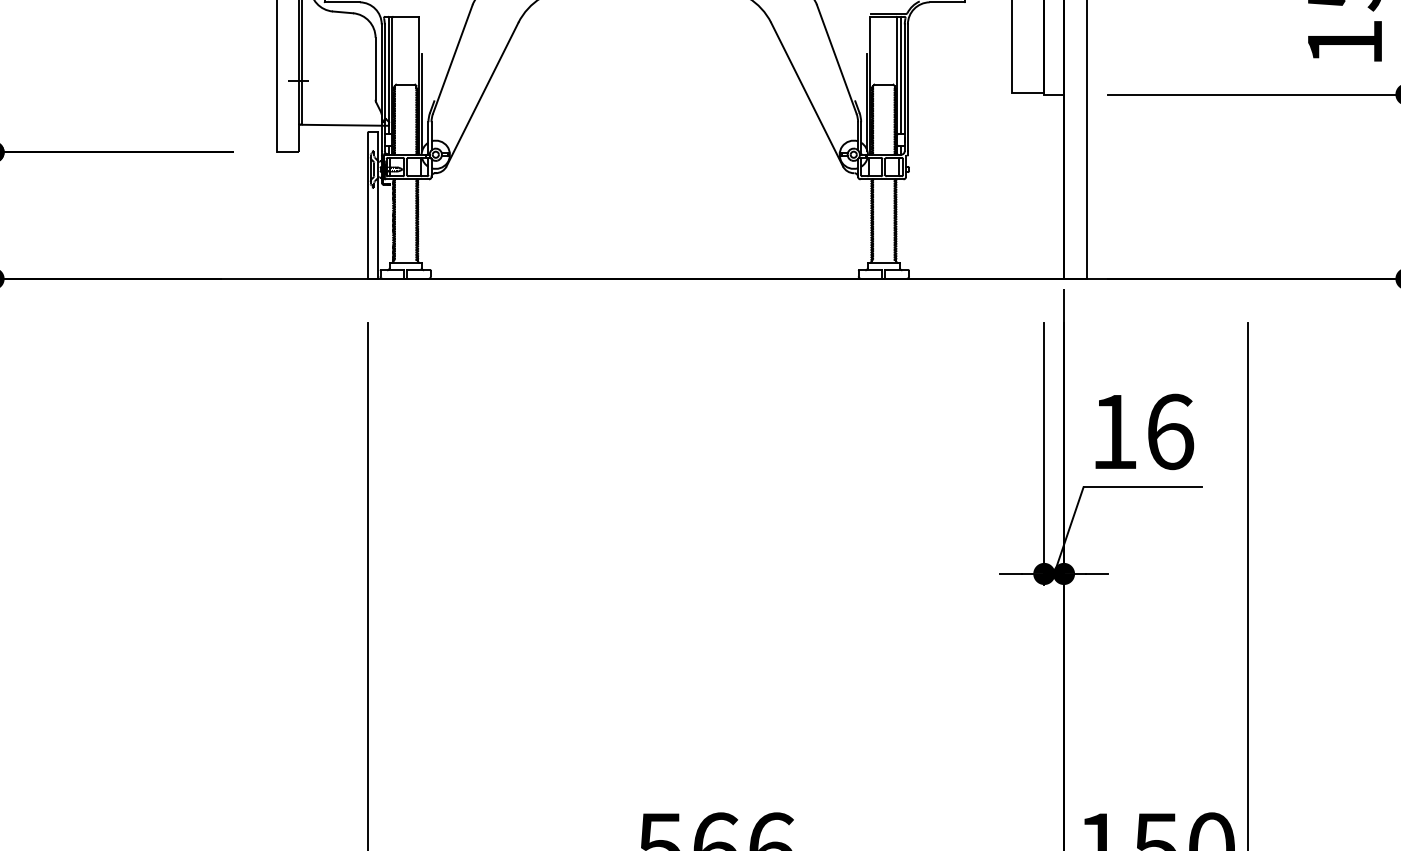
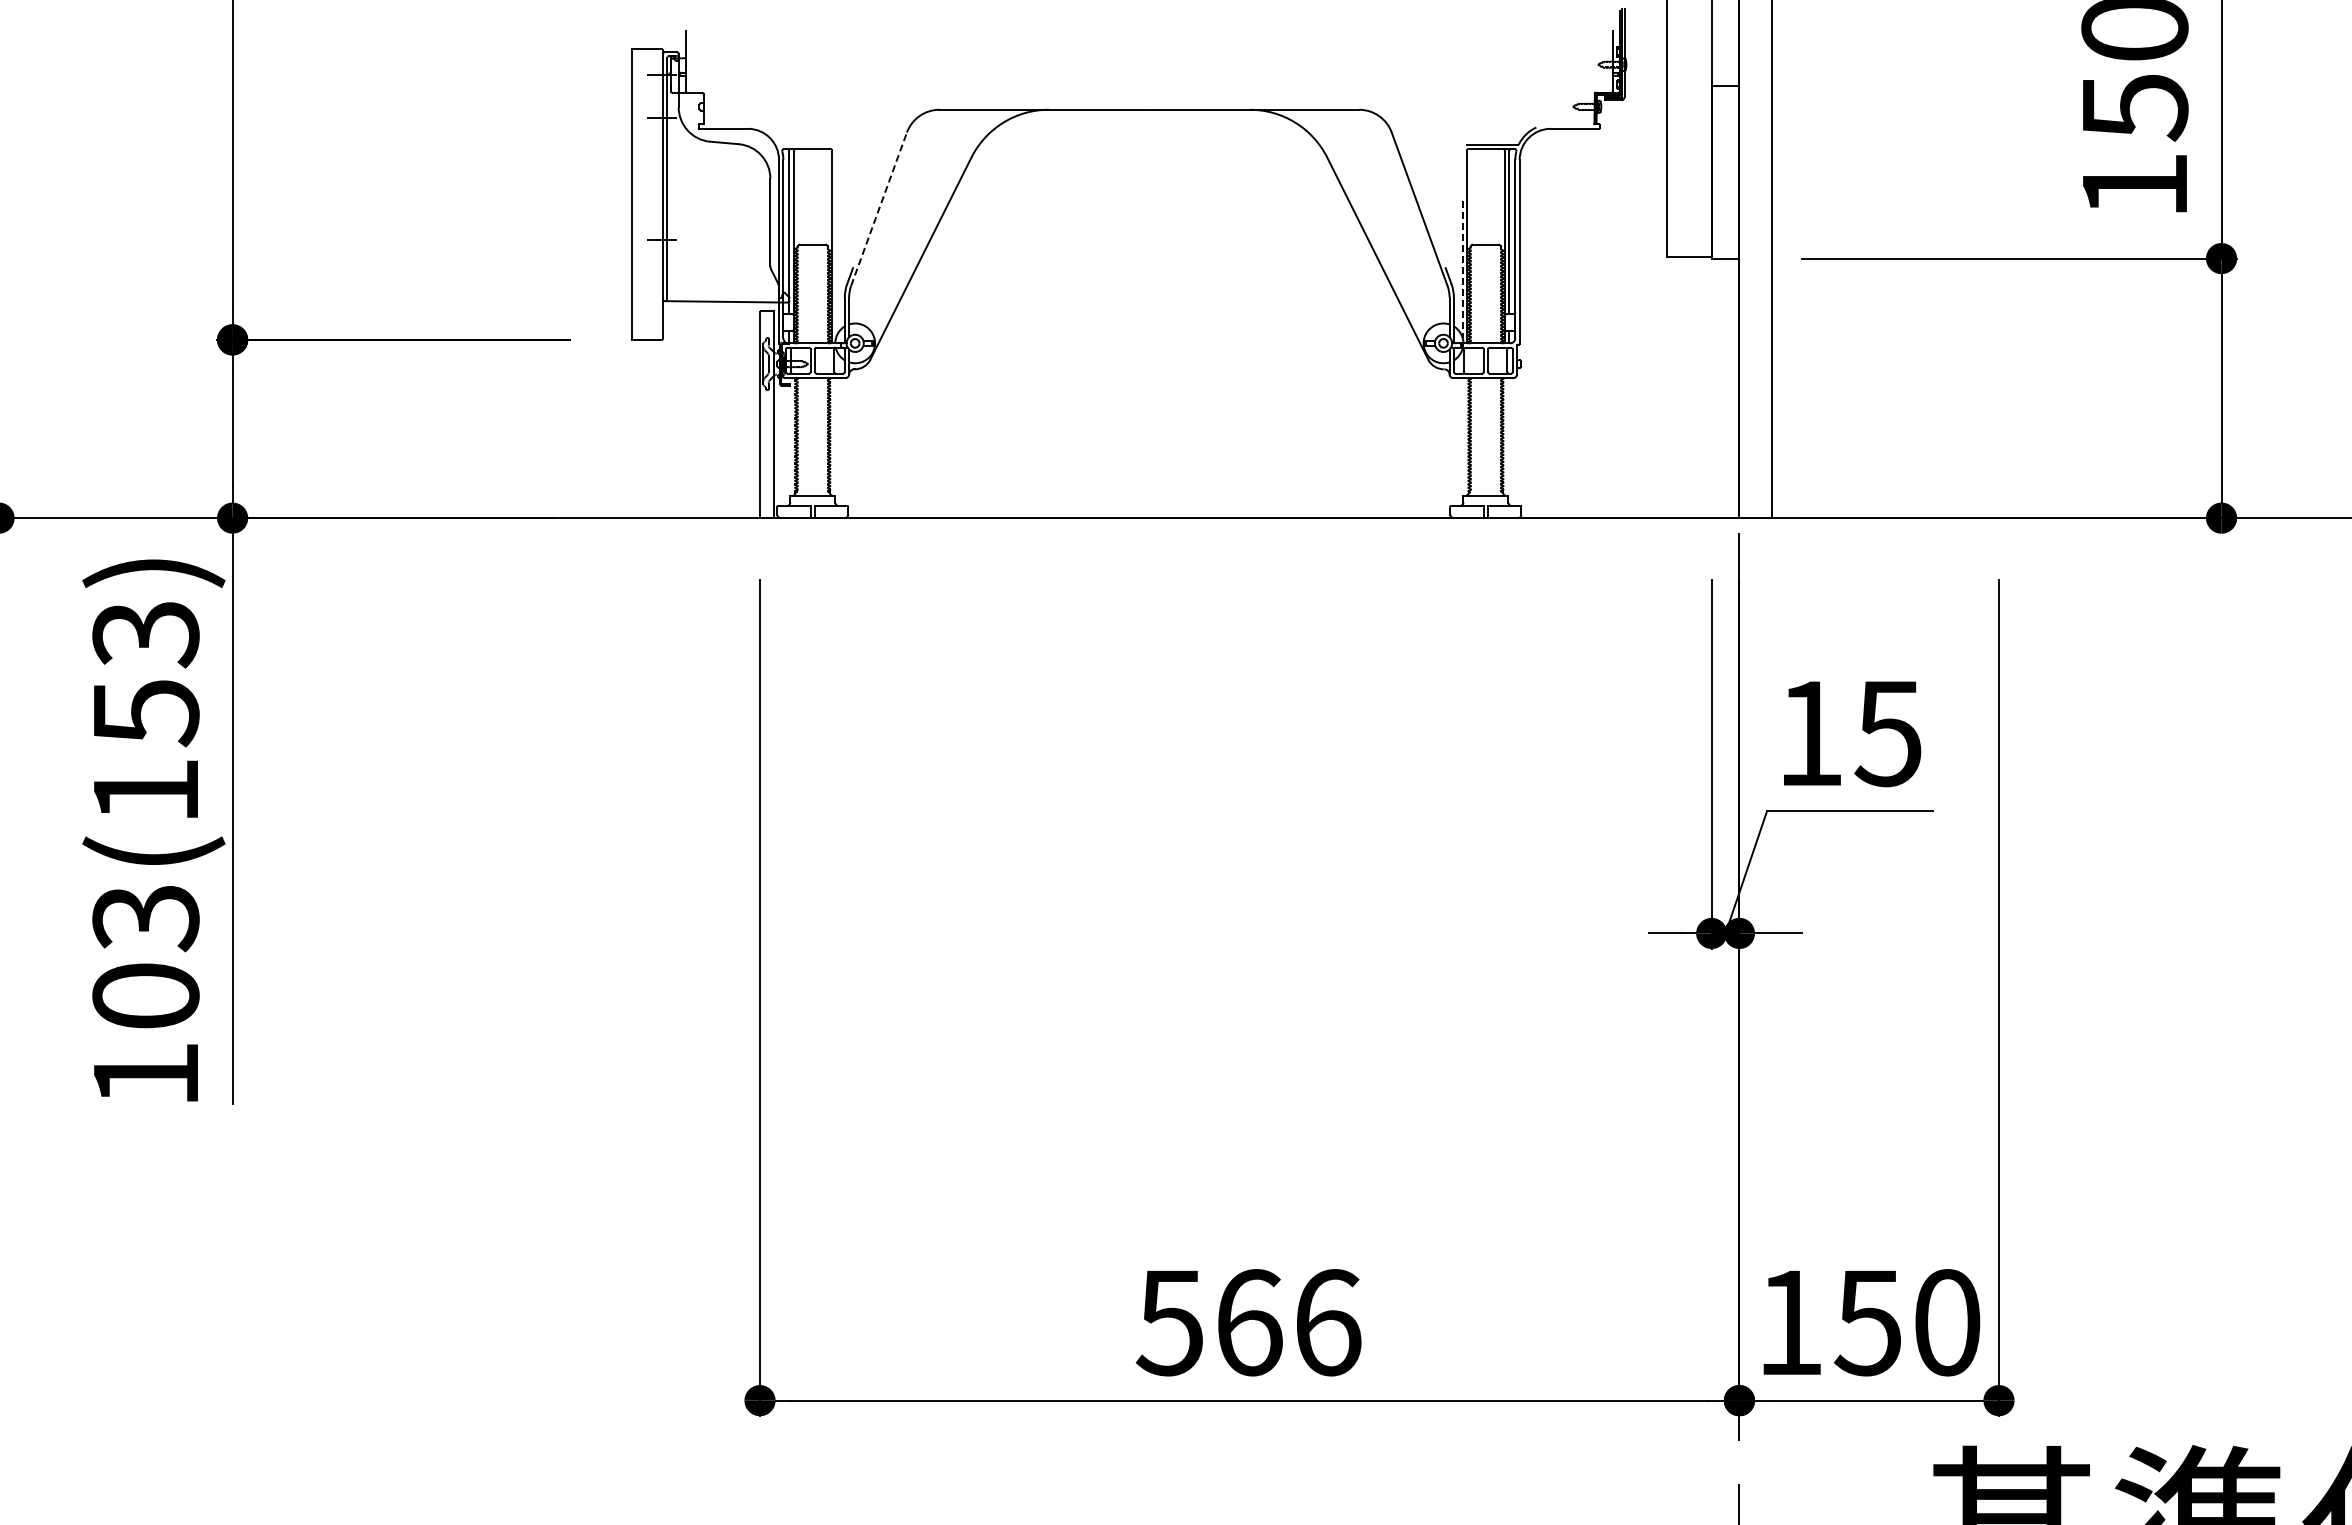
line: (453, 59) -> (879, 209), solid -> dashed
line: (422, 102) -> (836, 269), removed
line: (867, 102) -> (1462, 269), solid -> dashed
text: (1169, 431) -> (1888, 733), 16 -> 15

